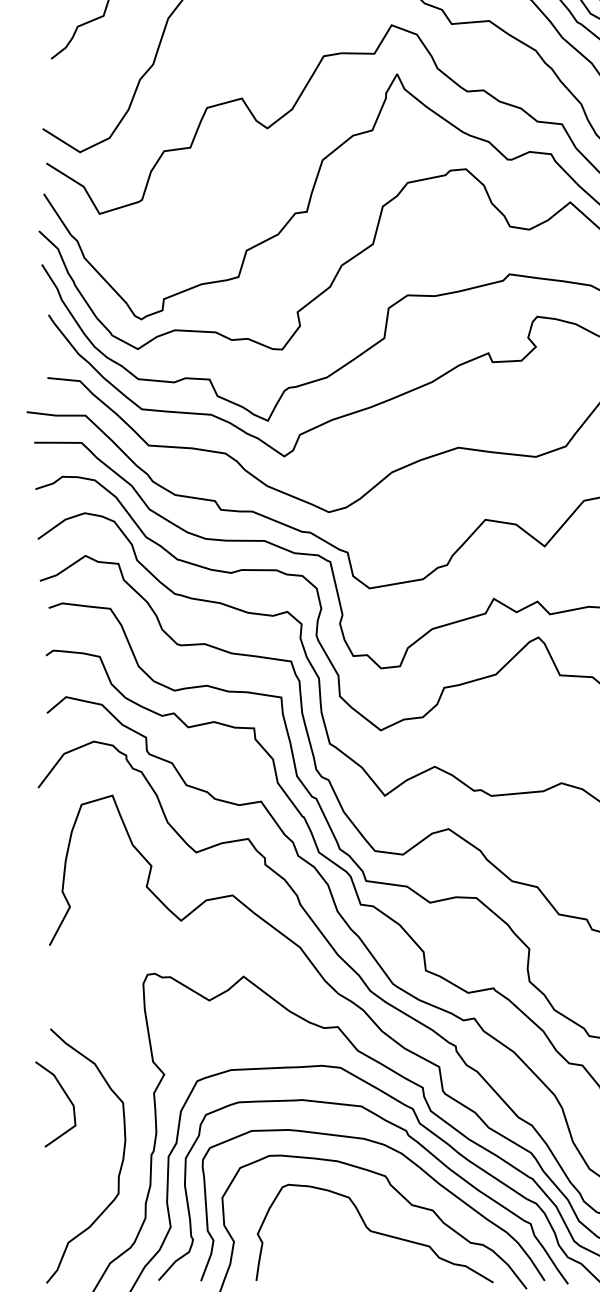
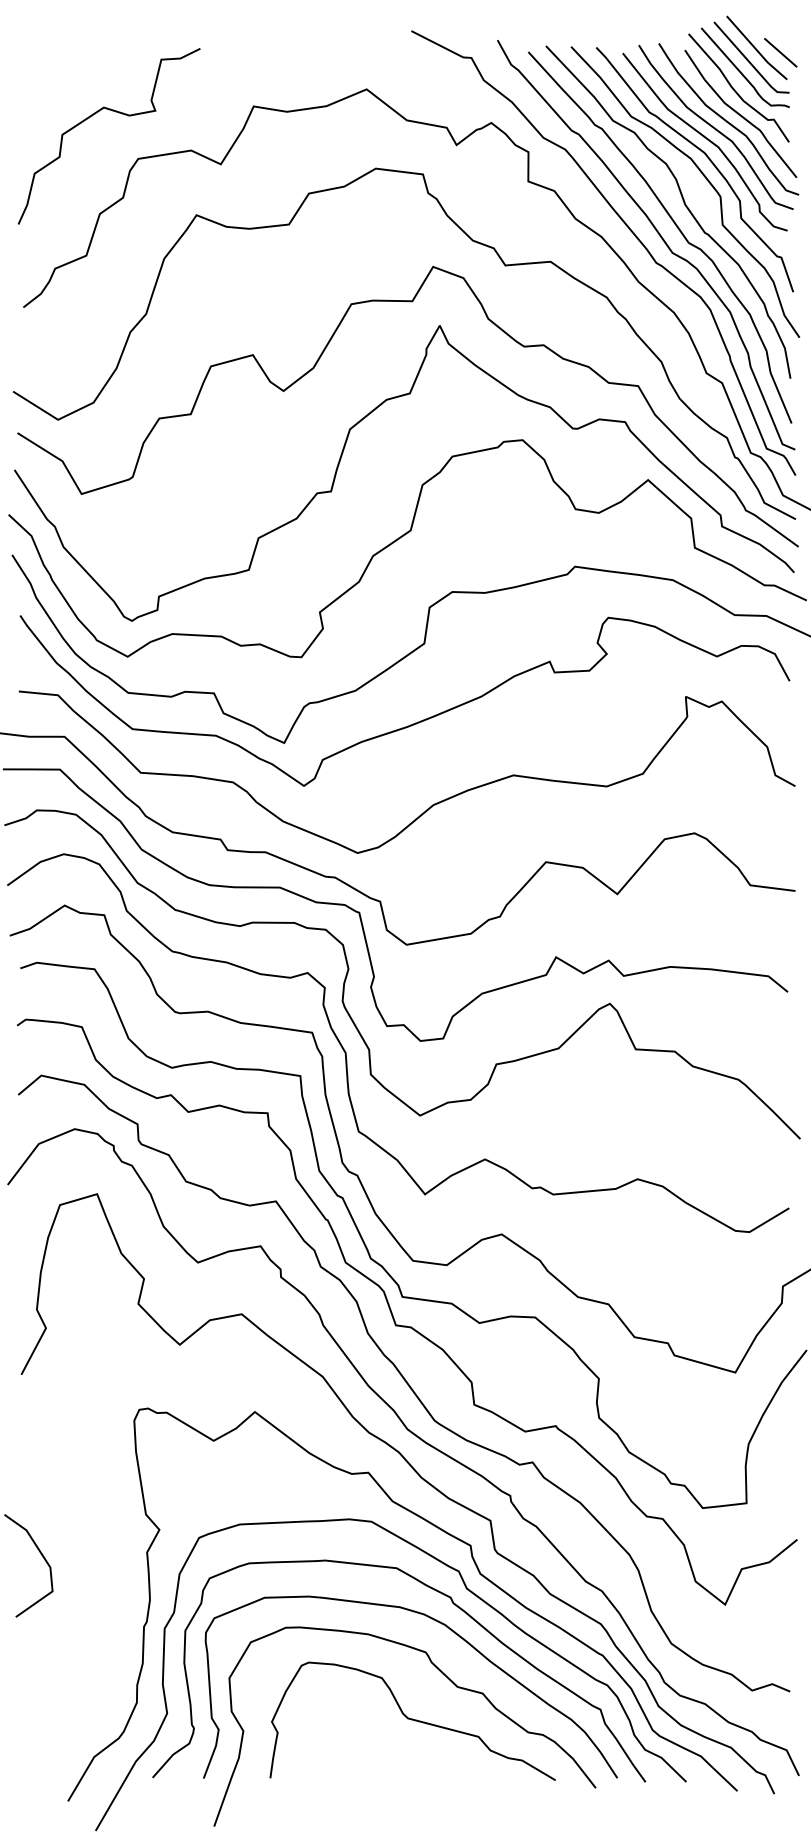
curve: (121, 1163) -> (107, 1637), removed

